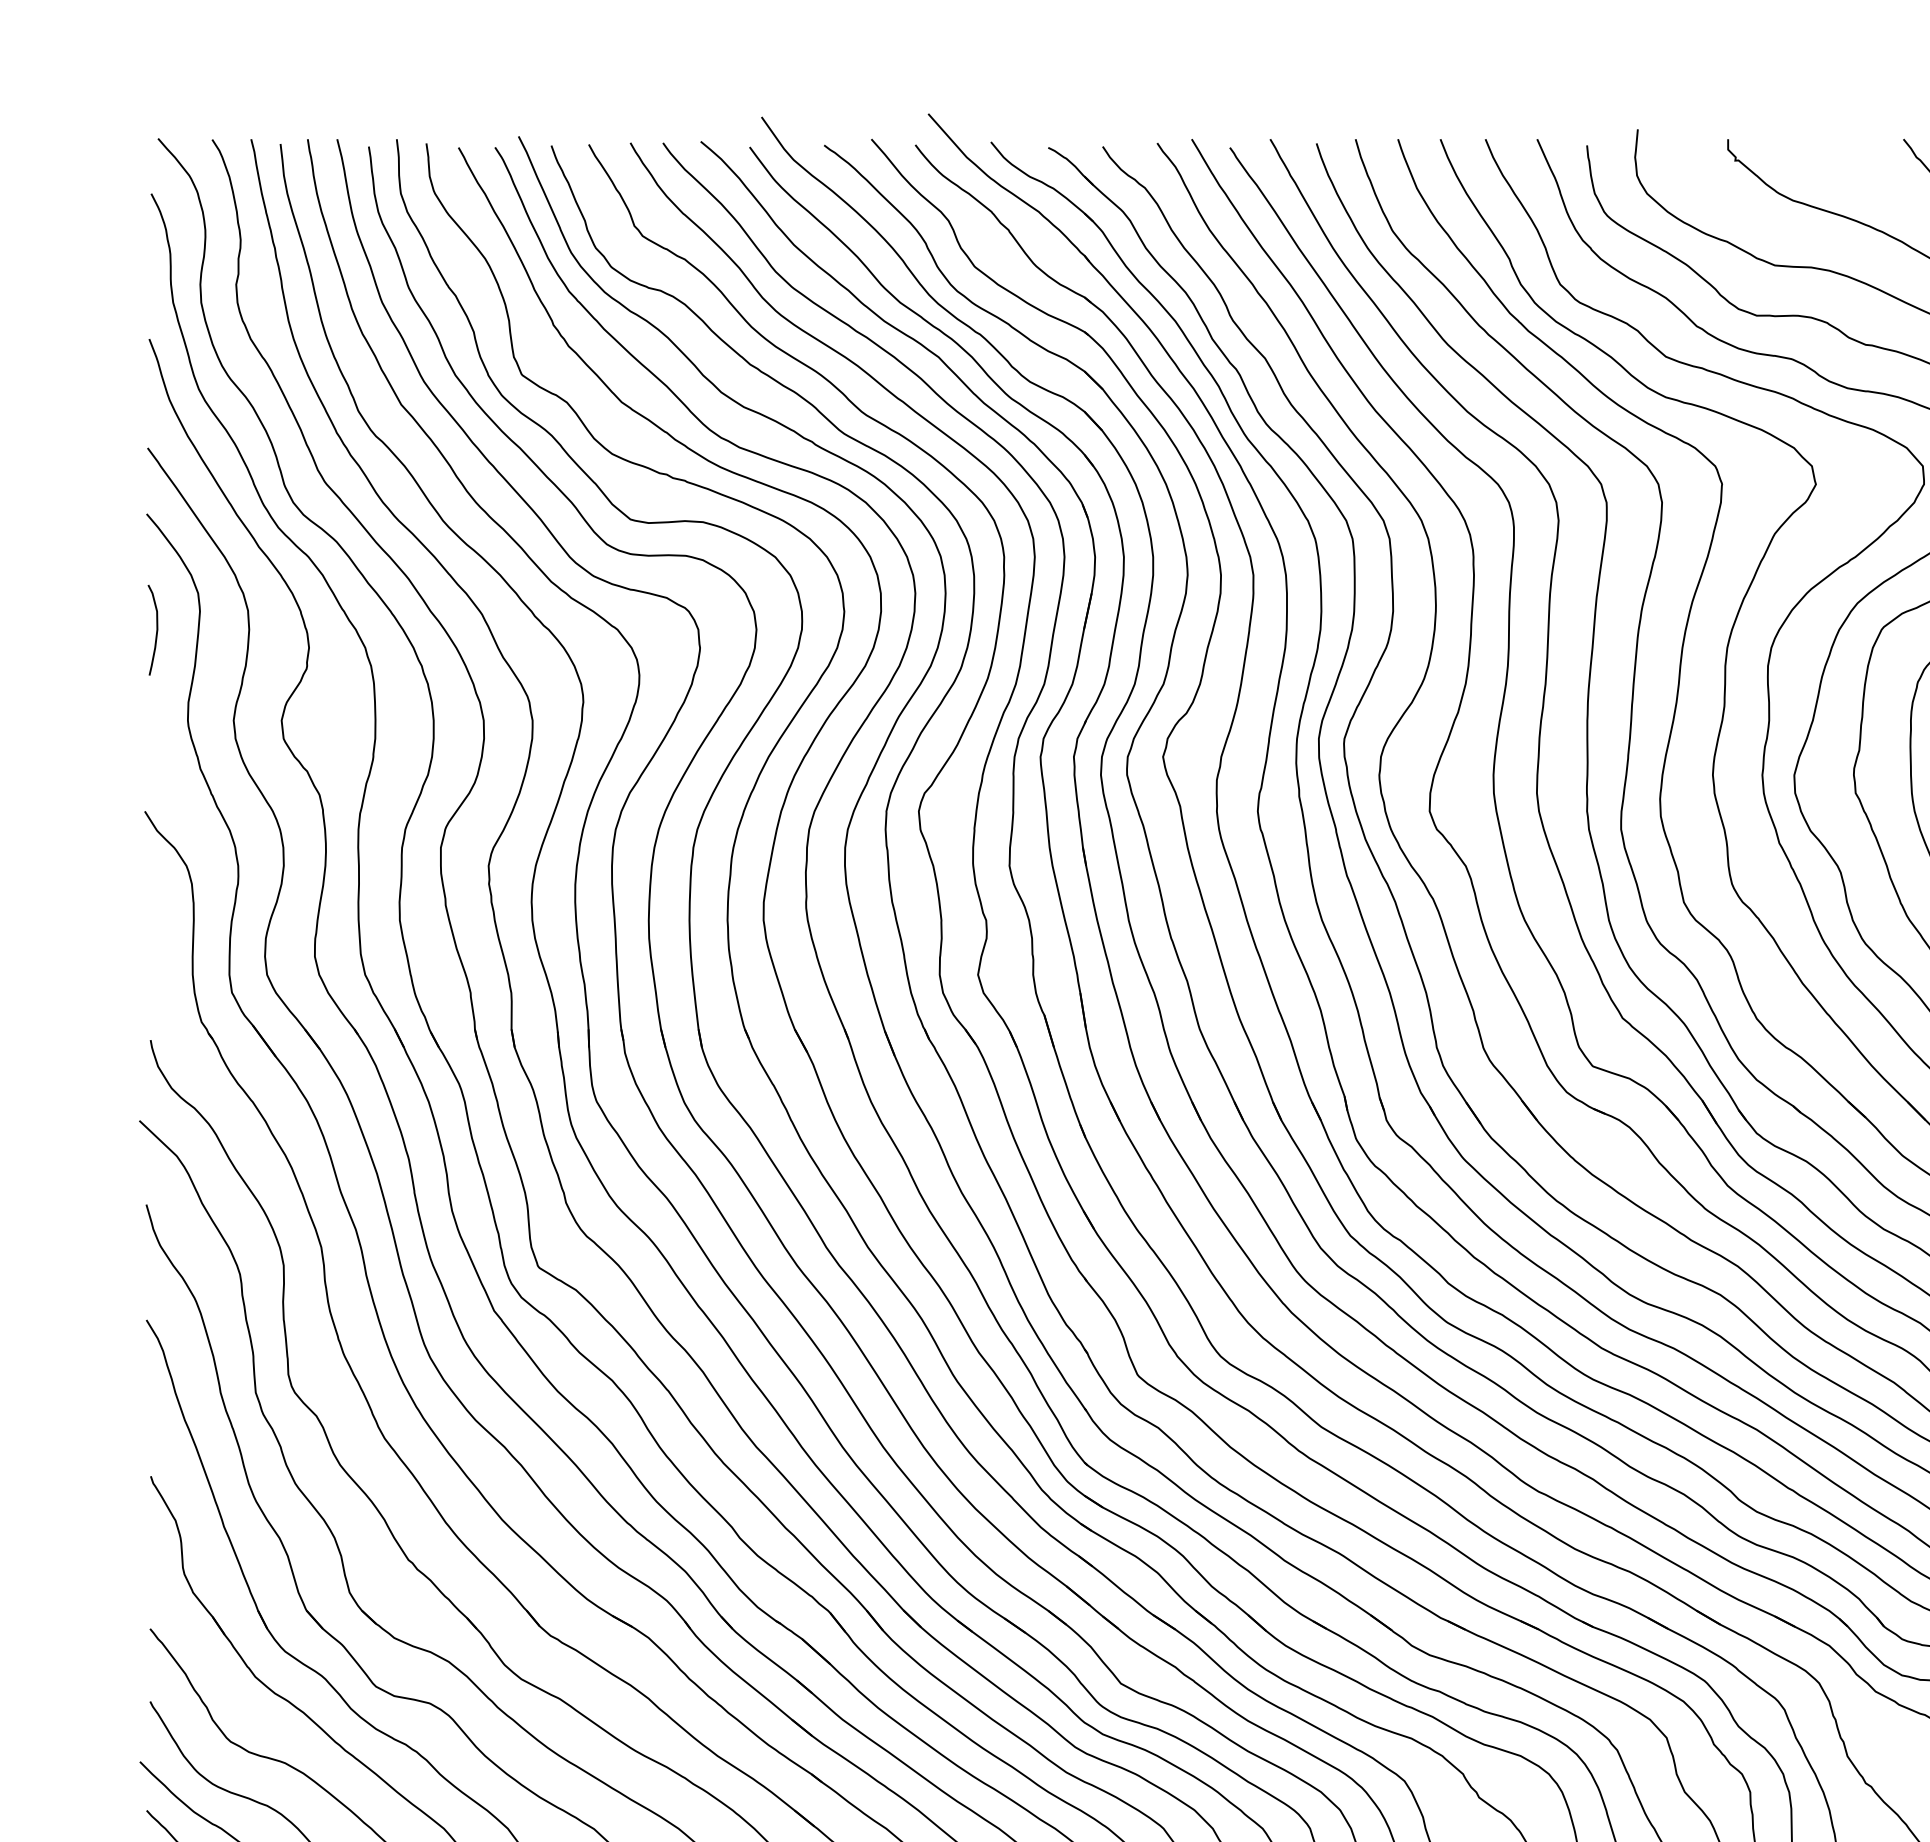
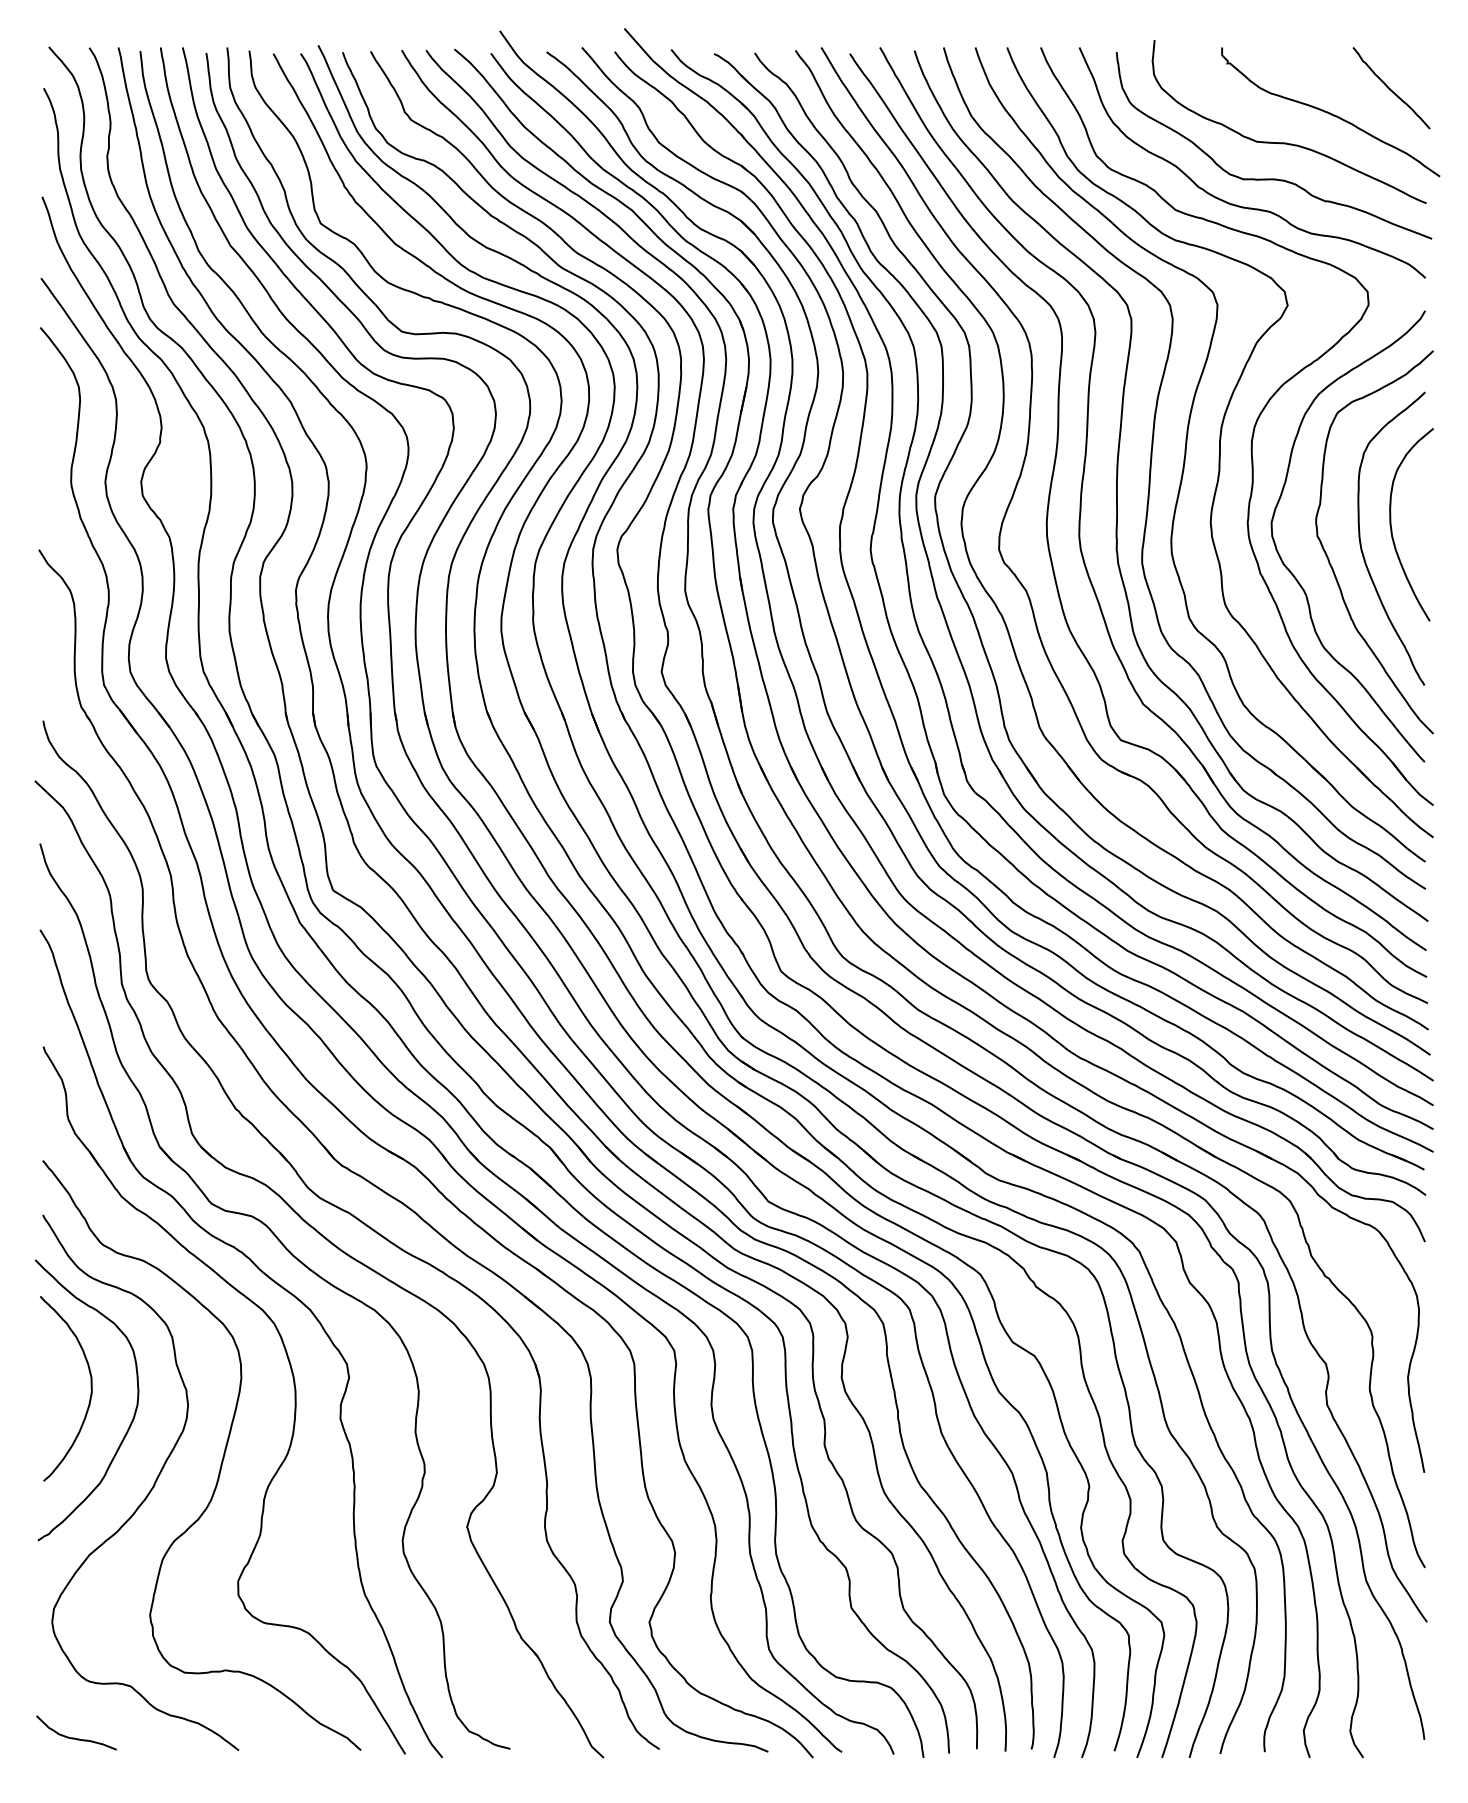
curve: (156, 630) -> (47, 414), removed

